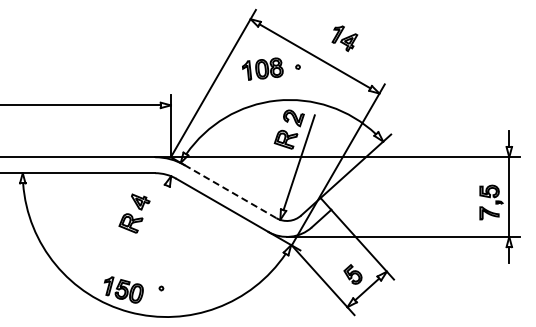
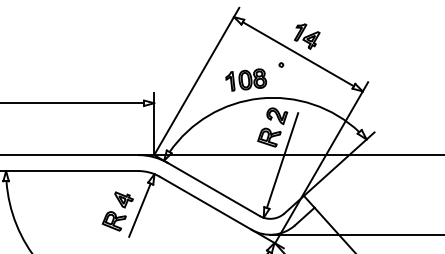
part: (344, 38) -> (306, 36), moved
part: (262, 68) -> (245, 79), moved
line: (230, 191) -> (213, 189), dashed -> solid
line: (156, 211) -> (139, 209), added

